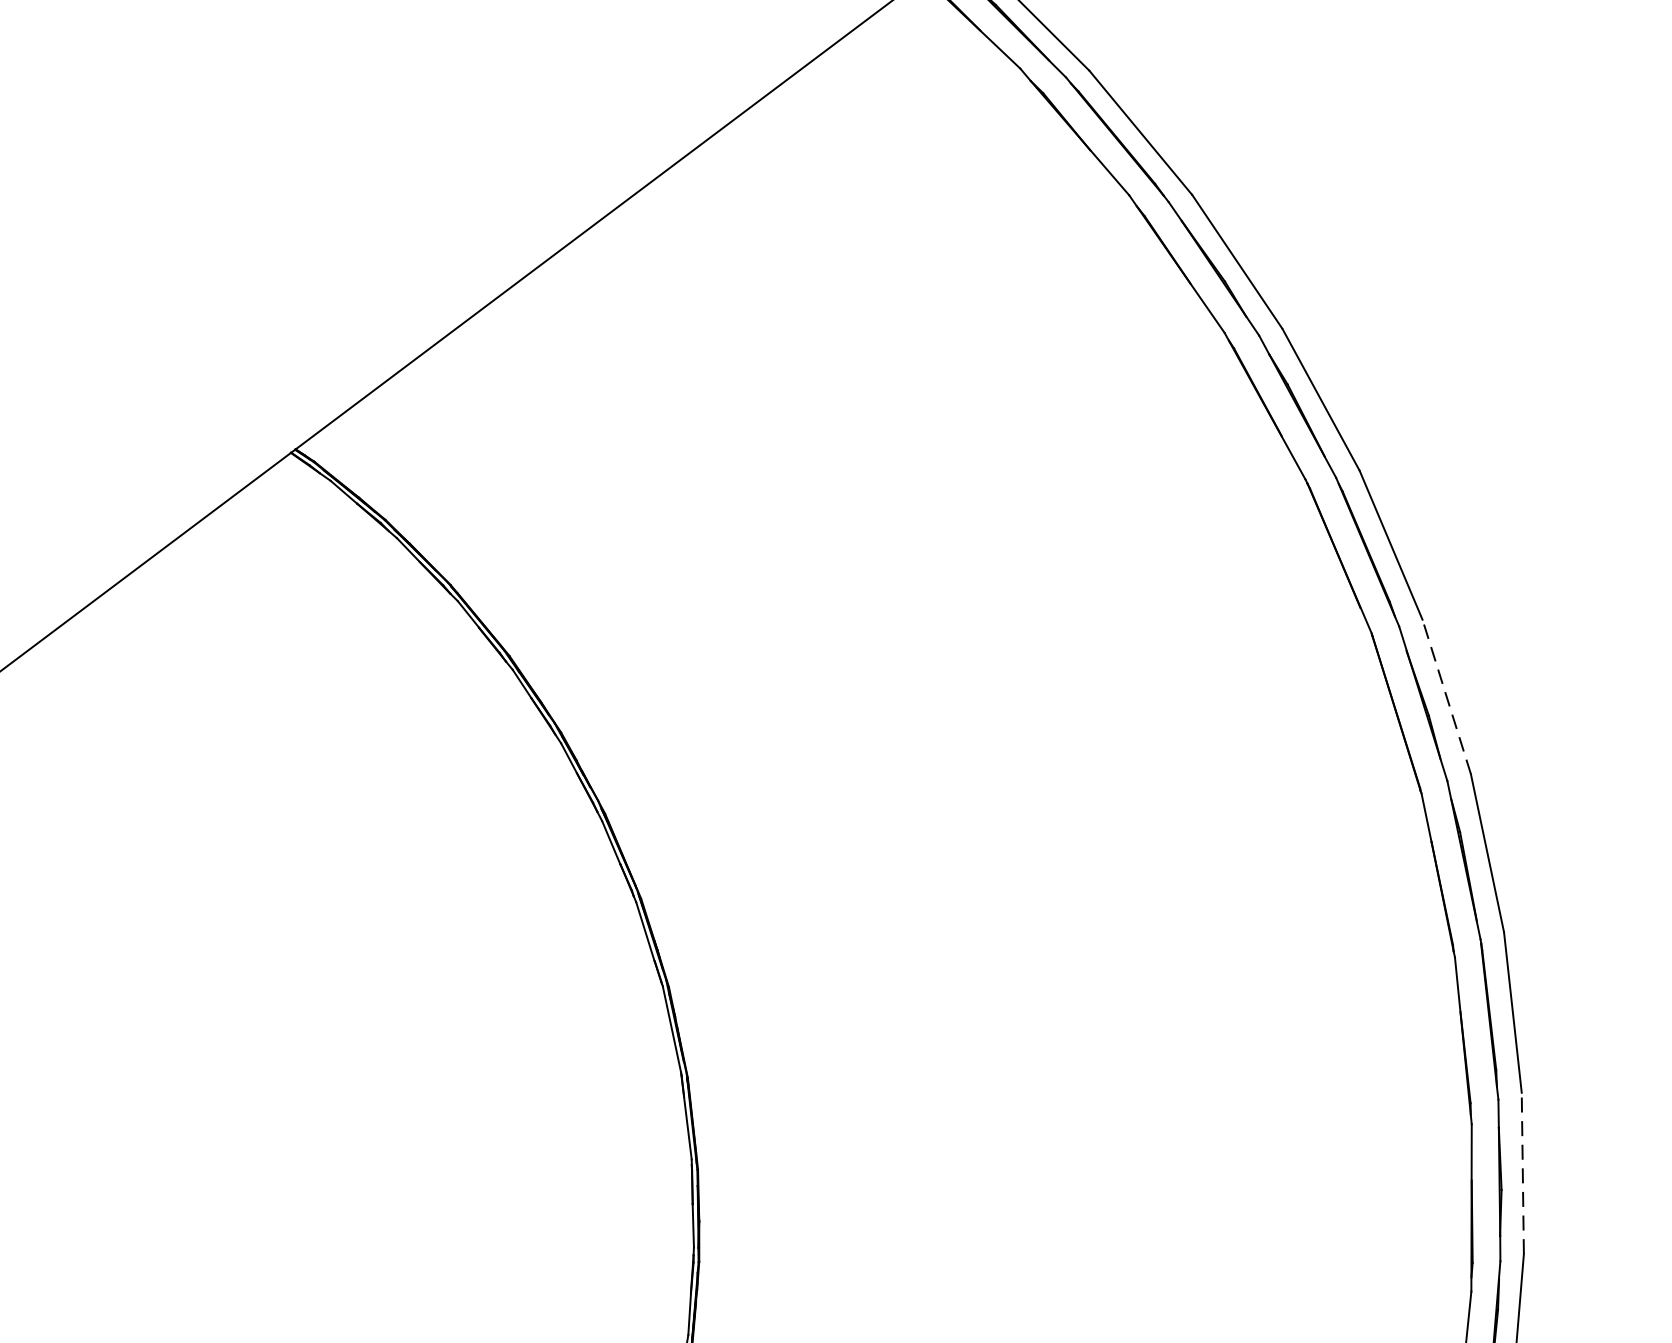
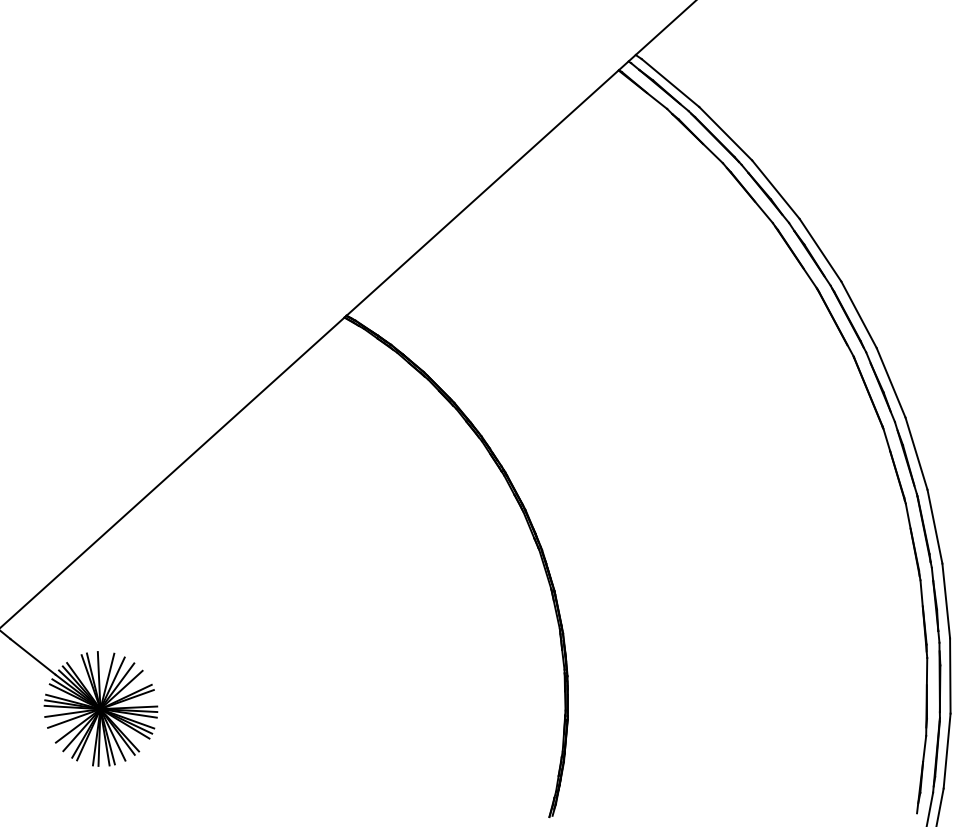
line: (1447, 695) -> (891, 382), dashed -> solid
line: (1523, 1174) -> (946, 601), dashed -> solid

